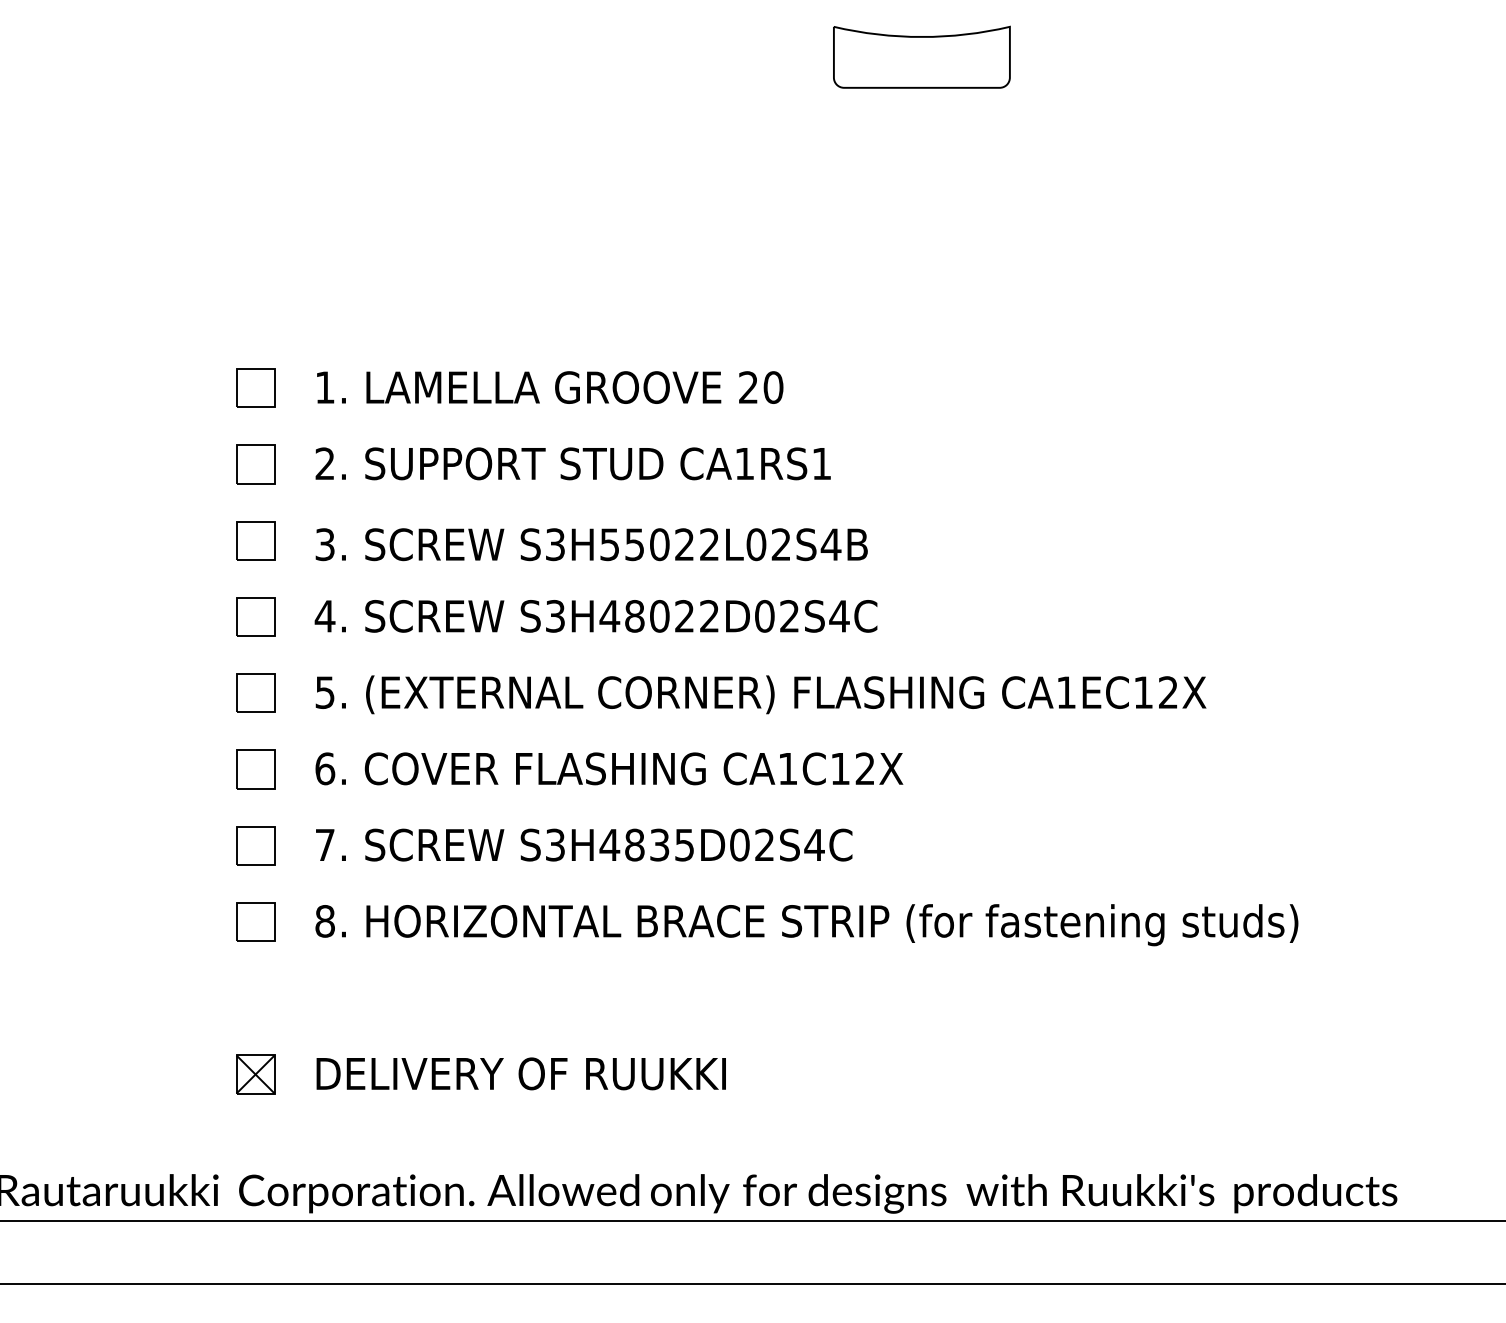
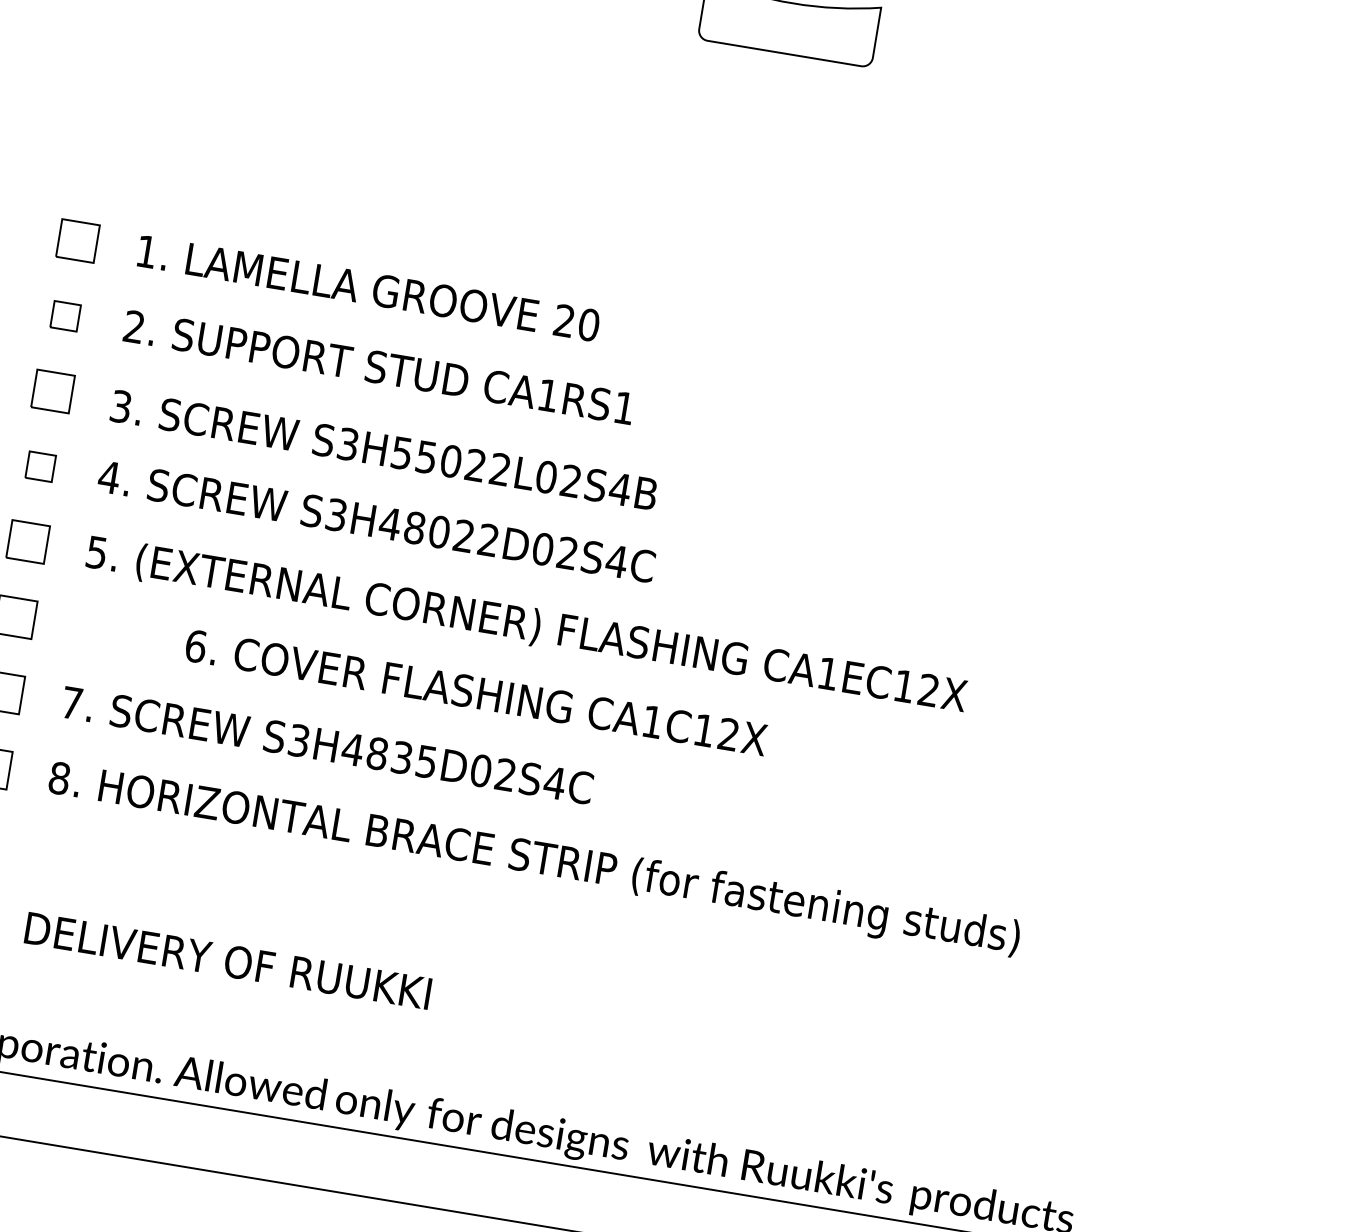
part: (255, 464) -> (65, 316), size x0.7
part: (255, 616) -> (40, 466), size x0.7
text: (609, 768) -> (476, 692), moved

